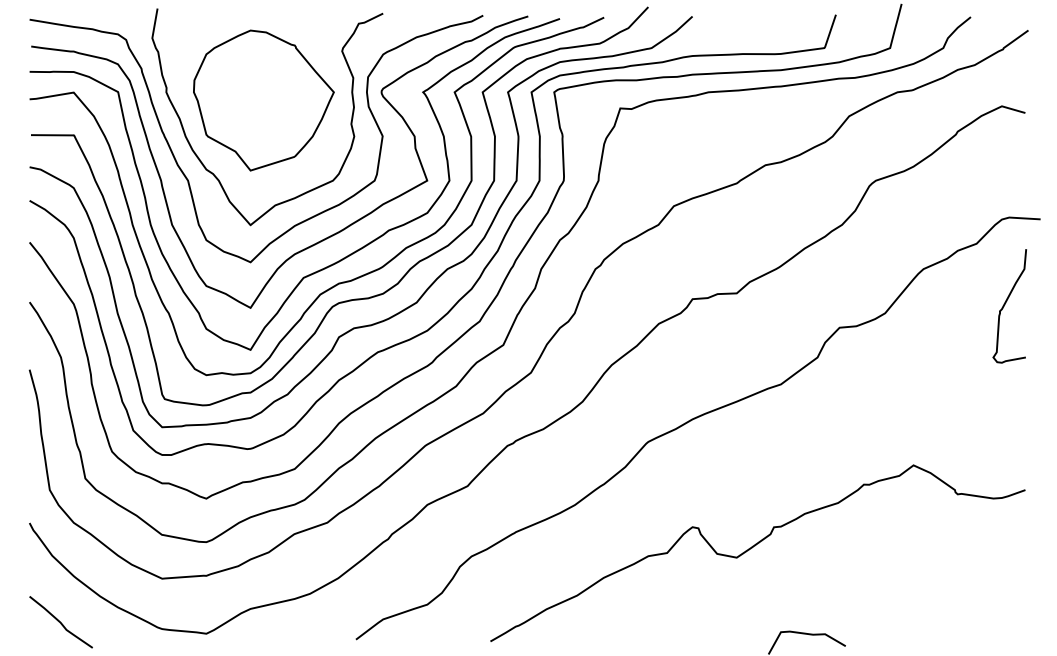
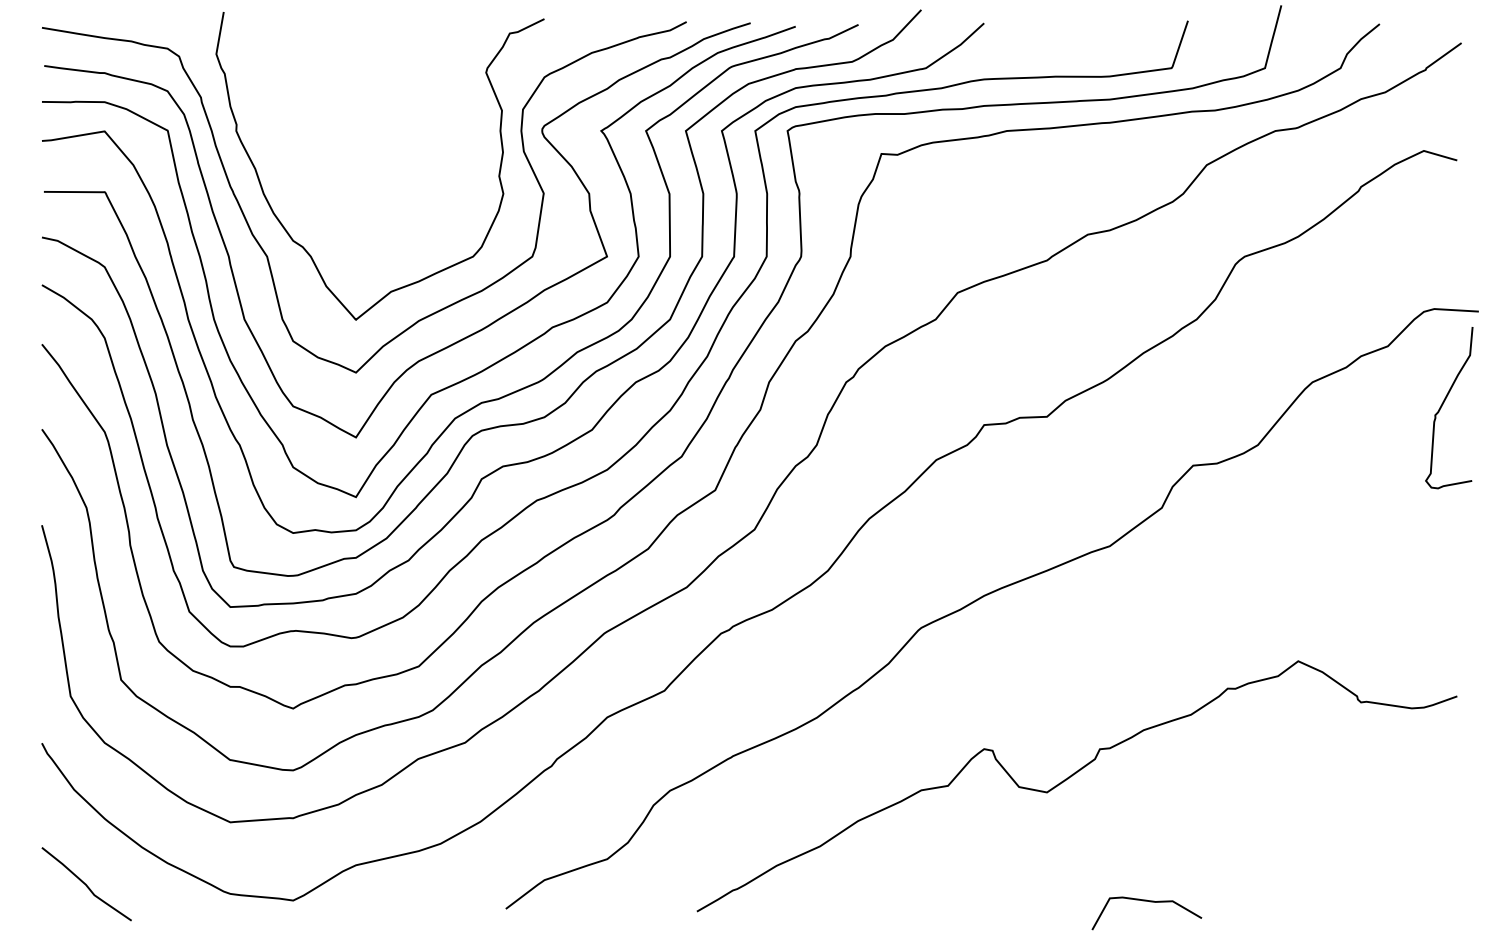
part: (263, 100) -> (374, 142), removed
curve: (1006, 303) -> (1444, 404), moved

